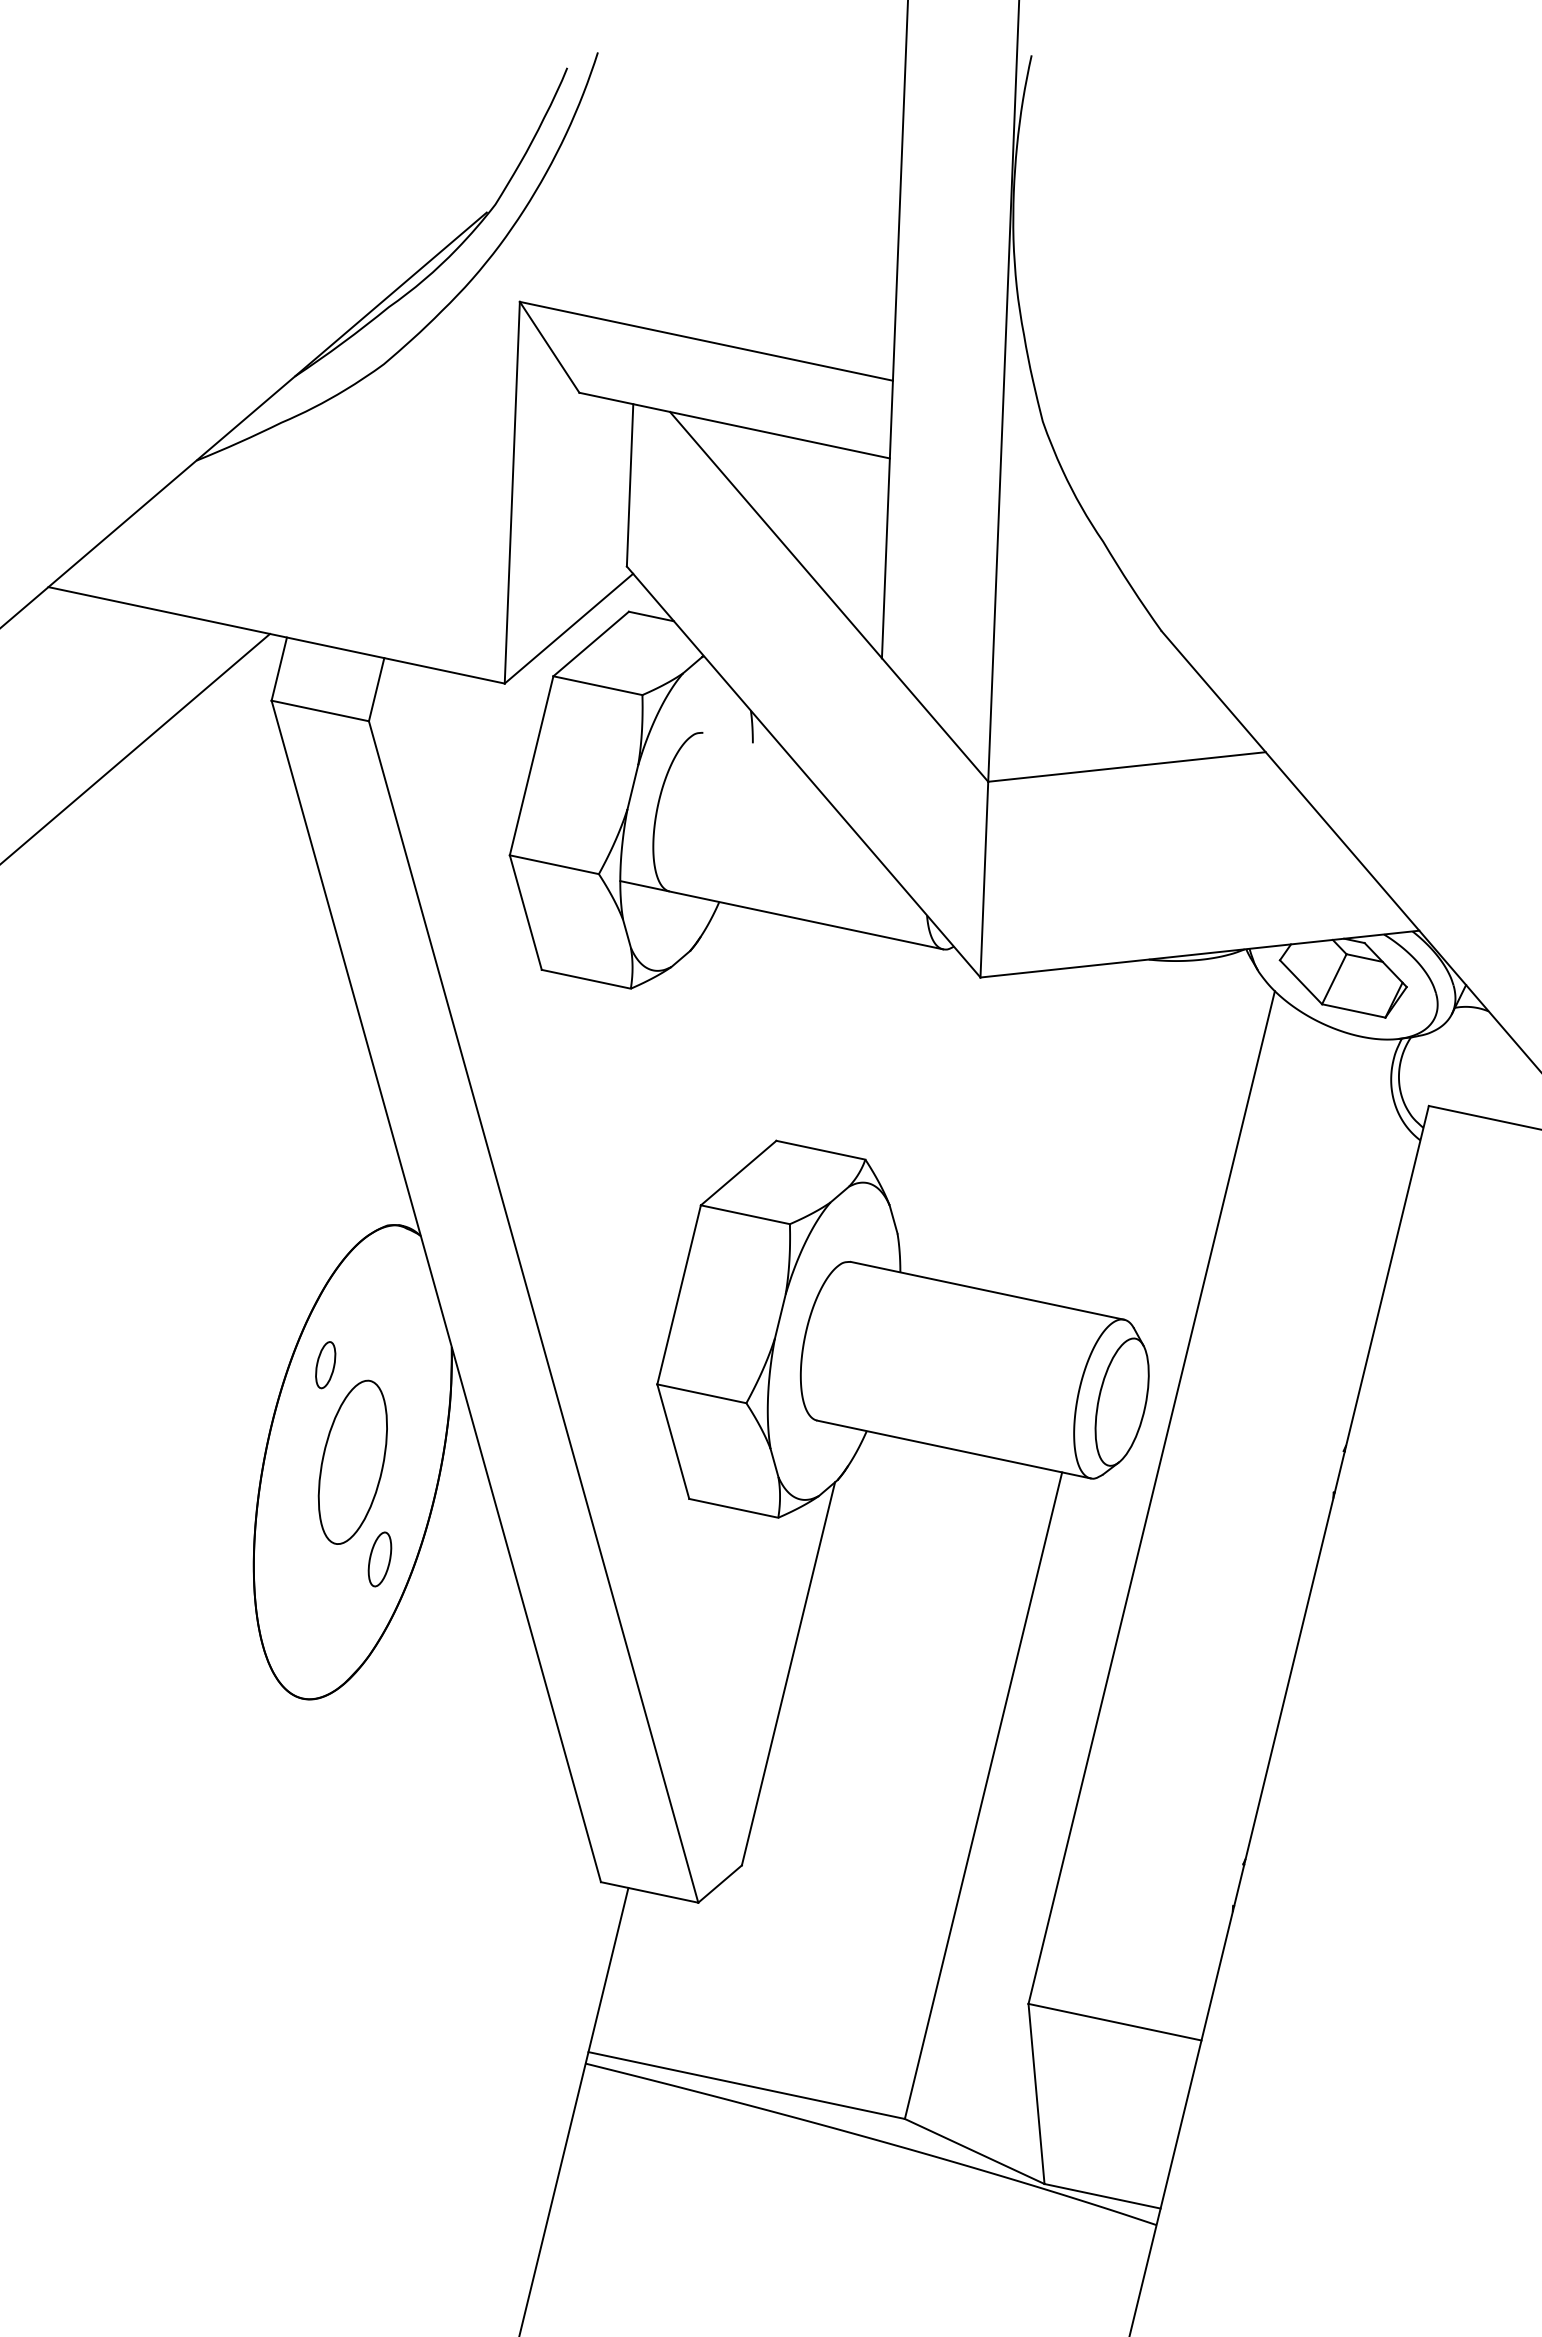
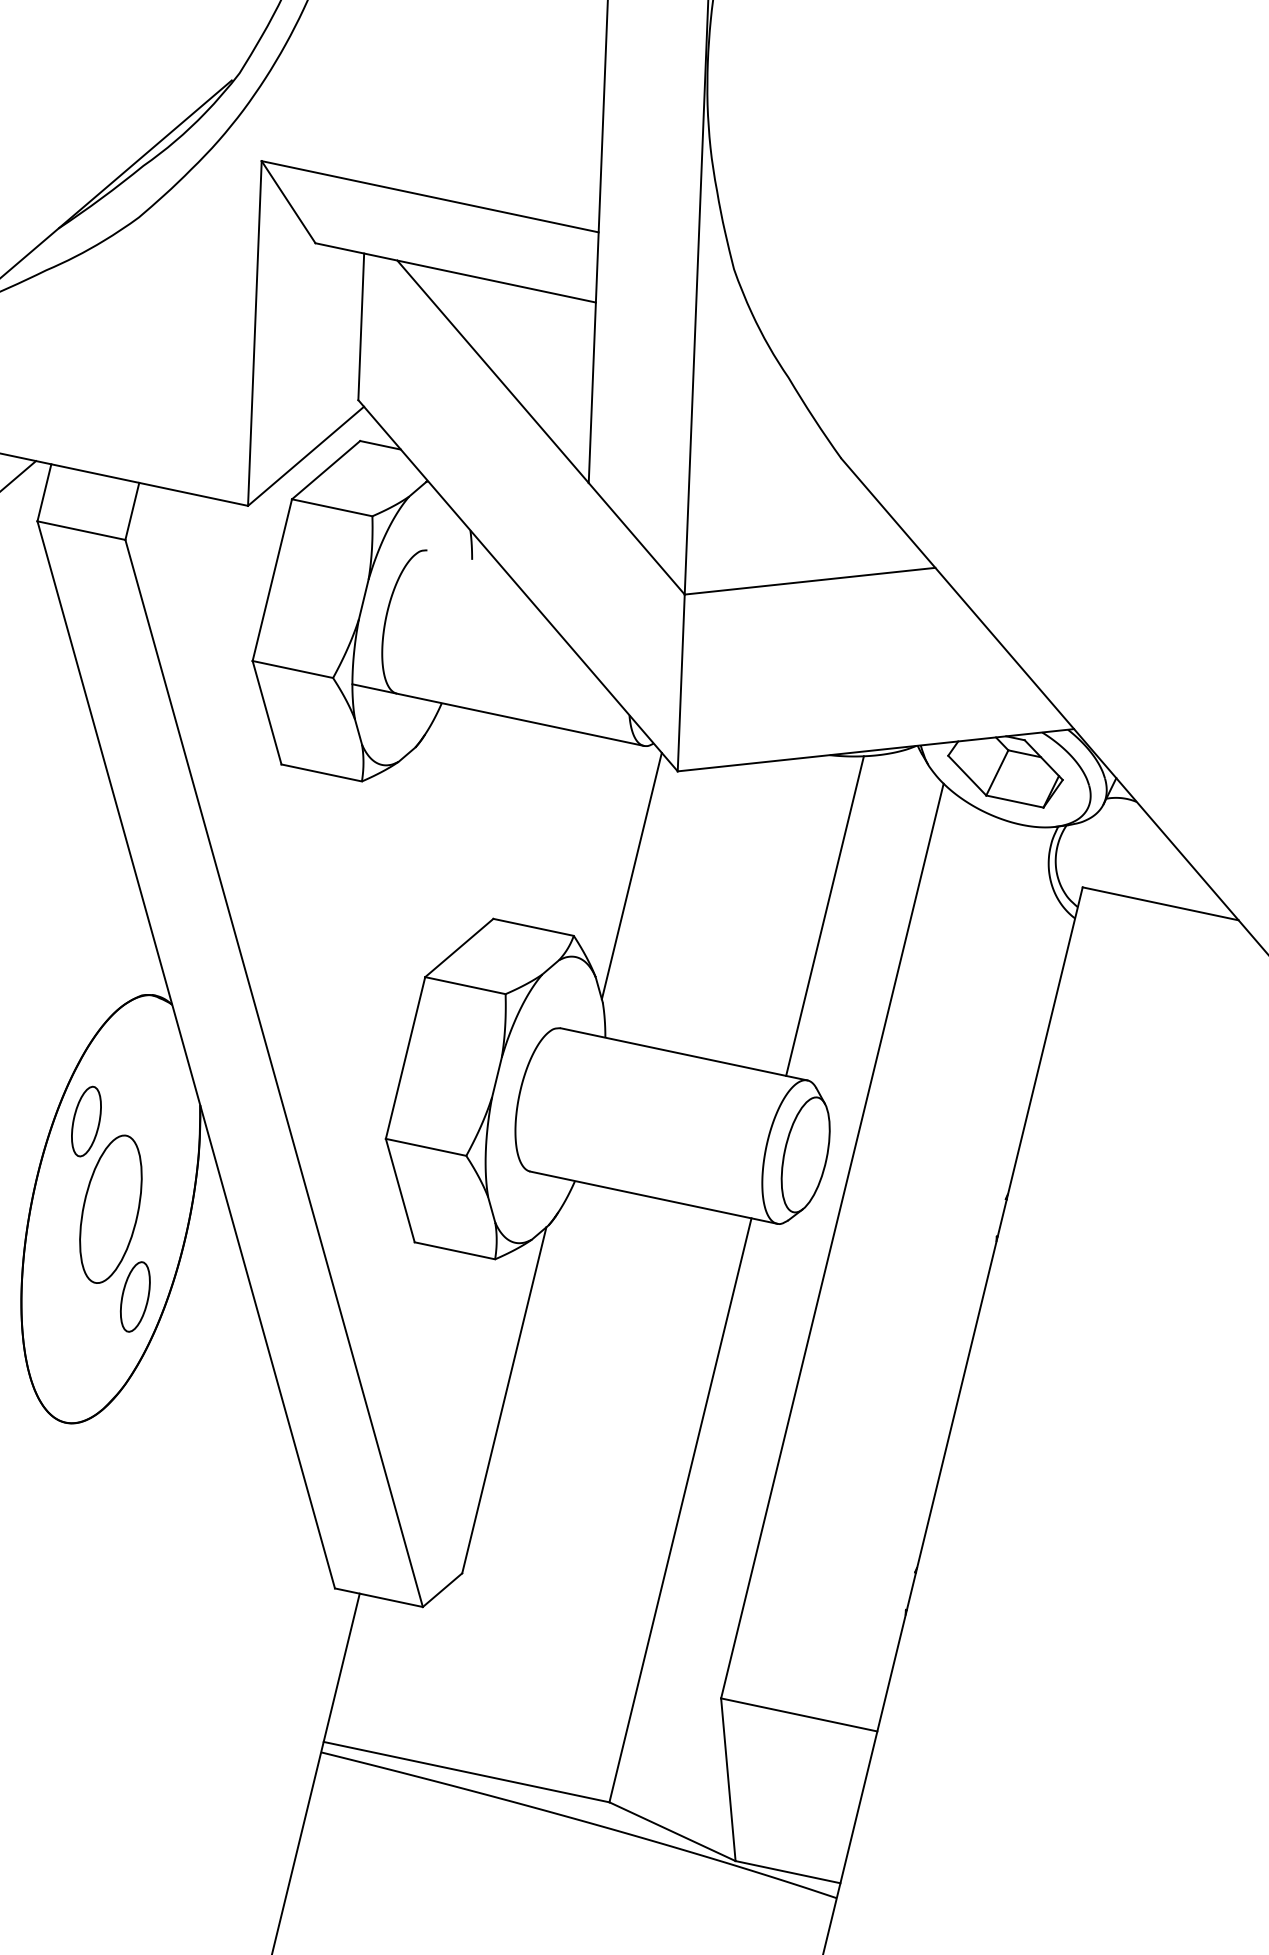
line: (929, 1093) -> (631, 876), added
line: (1143, 1137) -> (824, 915), added
part: (325, 1364) -> (86, 1120), size x1.67
part: (379, 1559) -> (134, 1297), size x1.43

